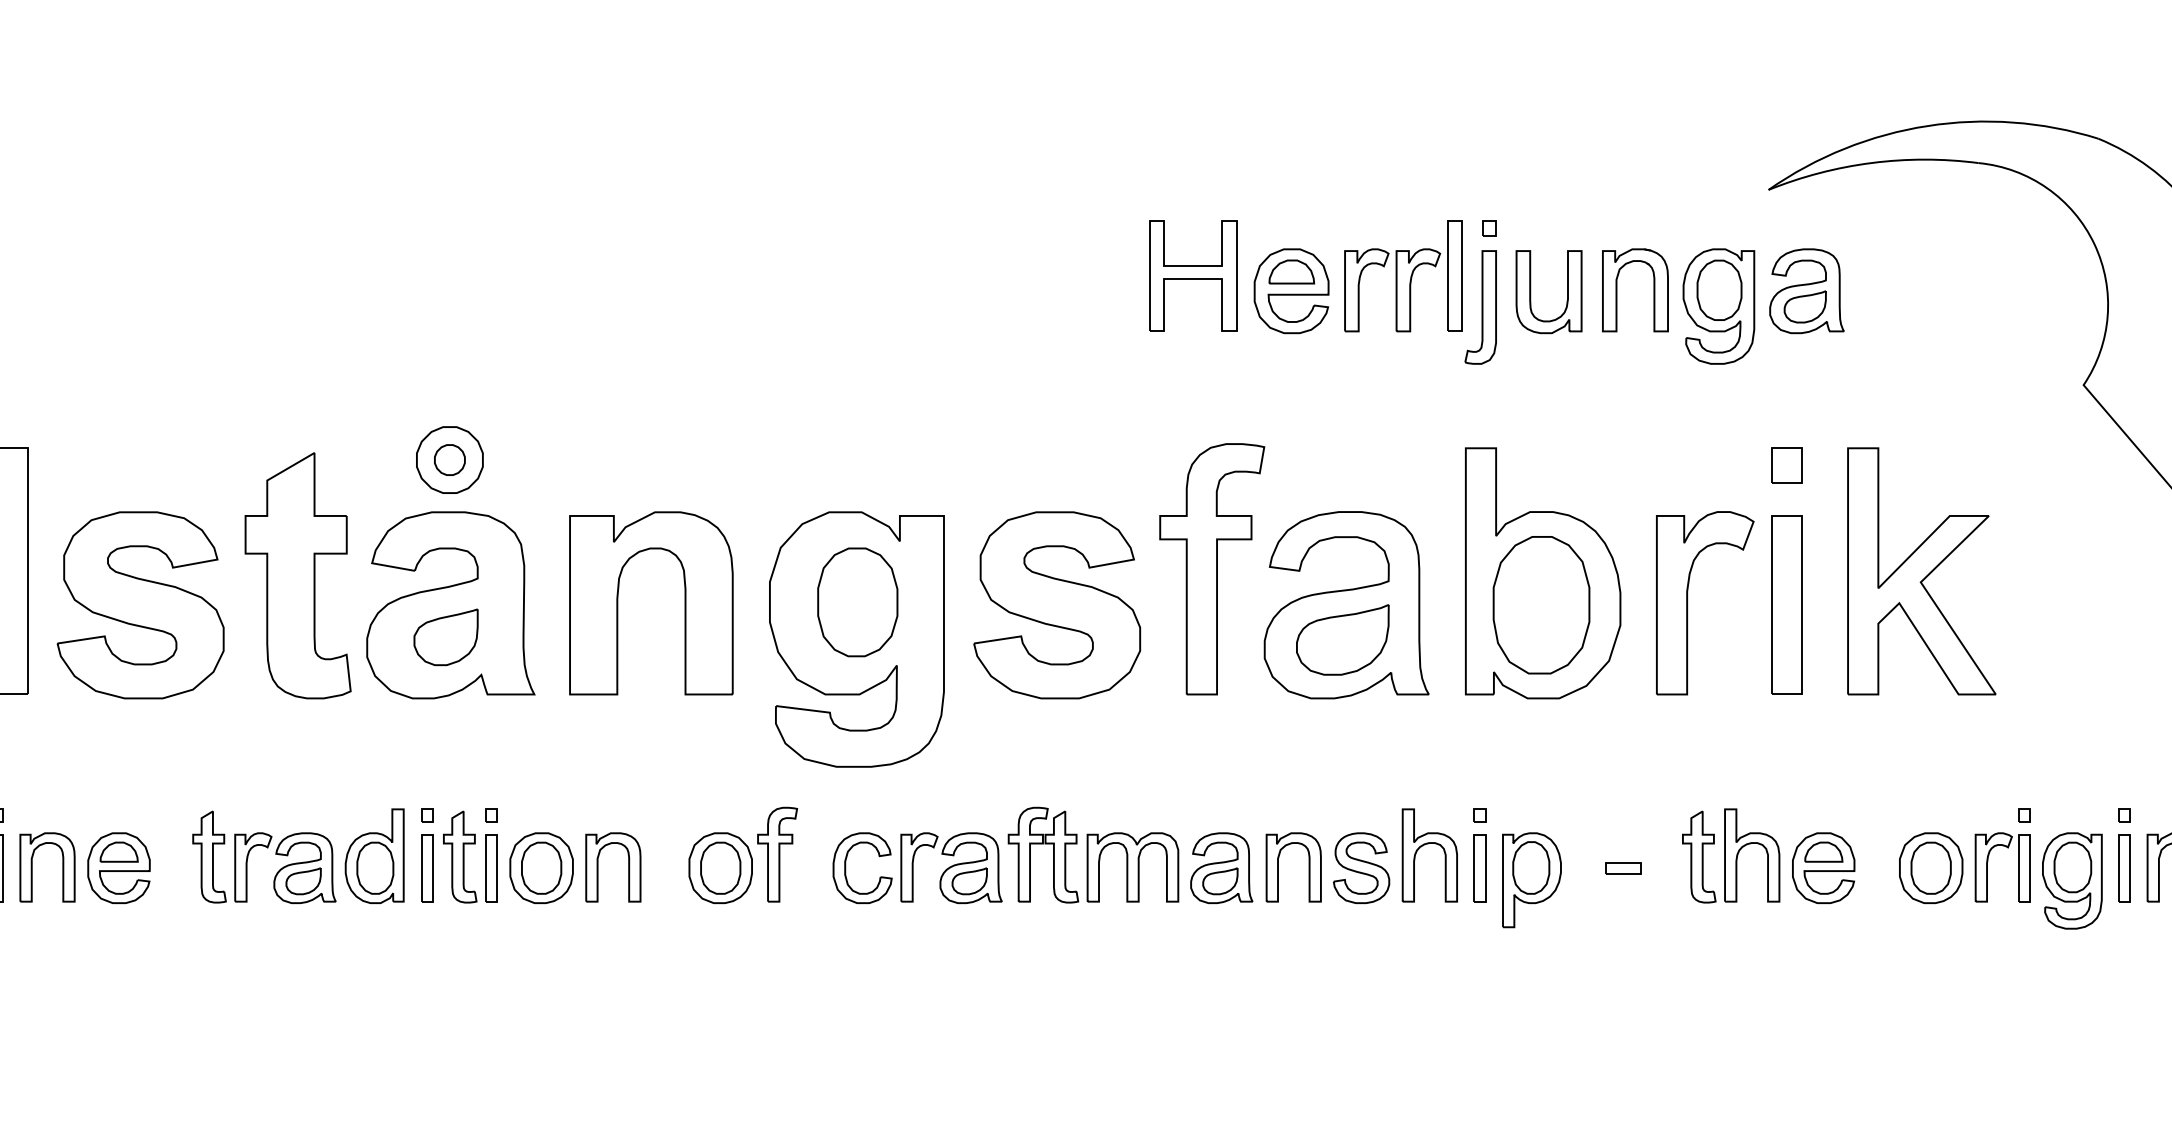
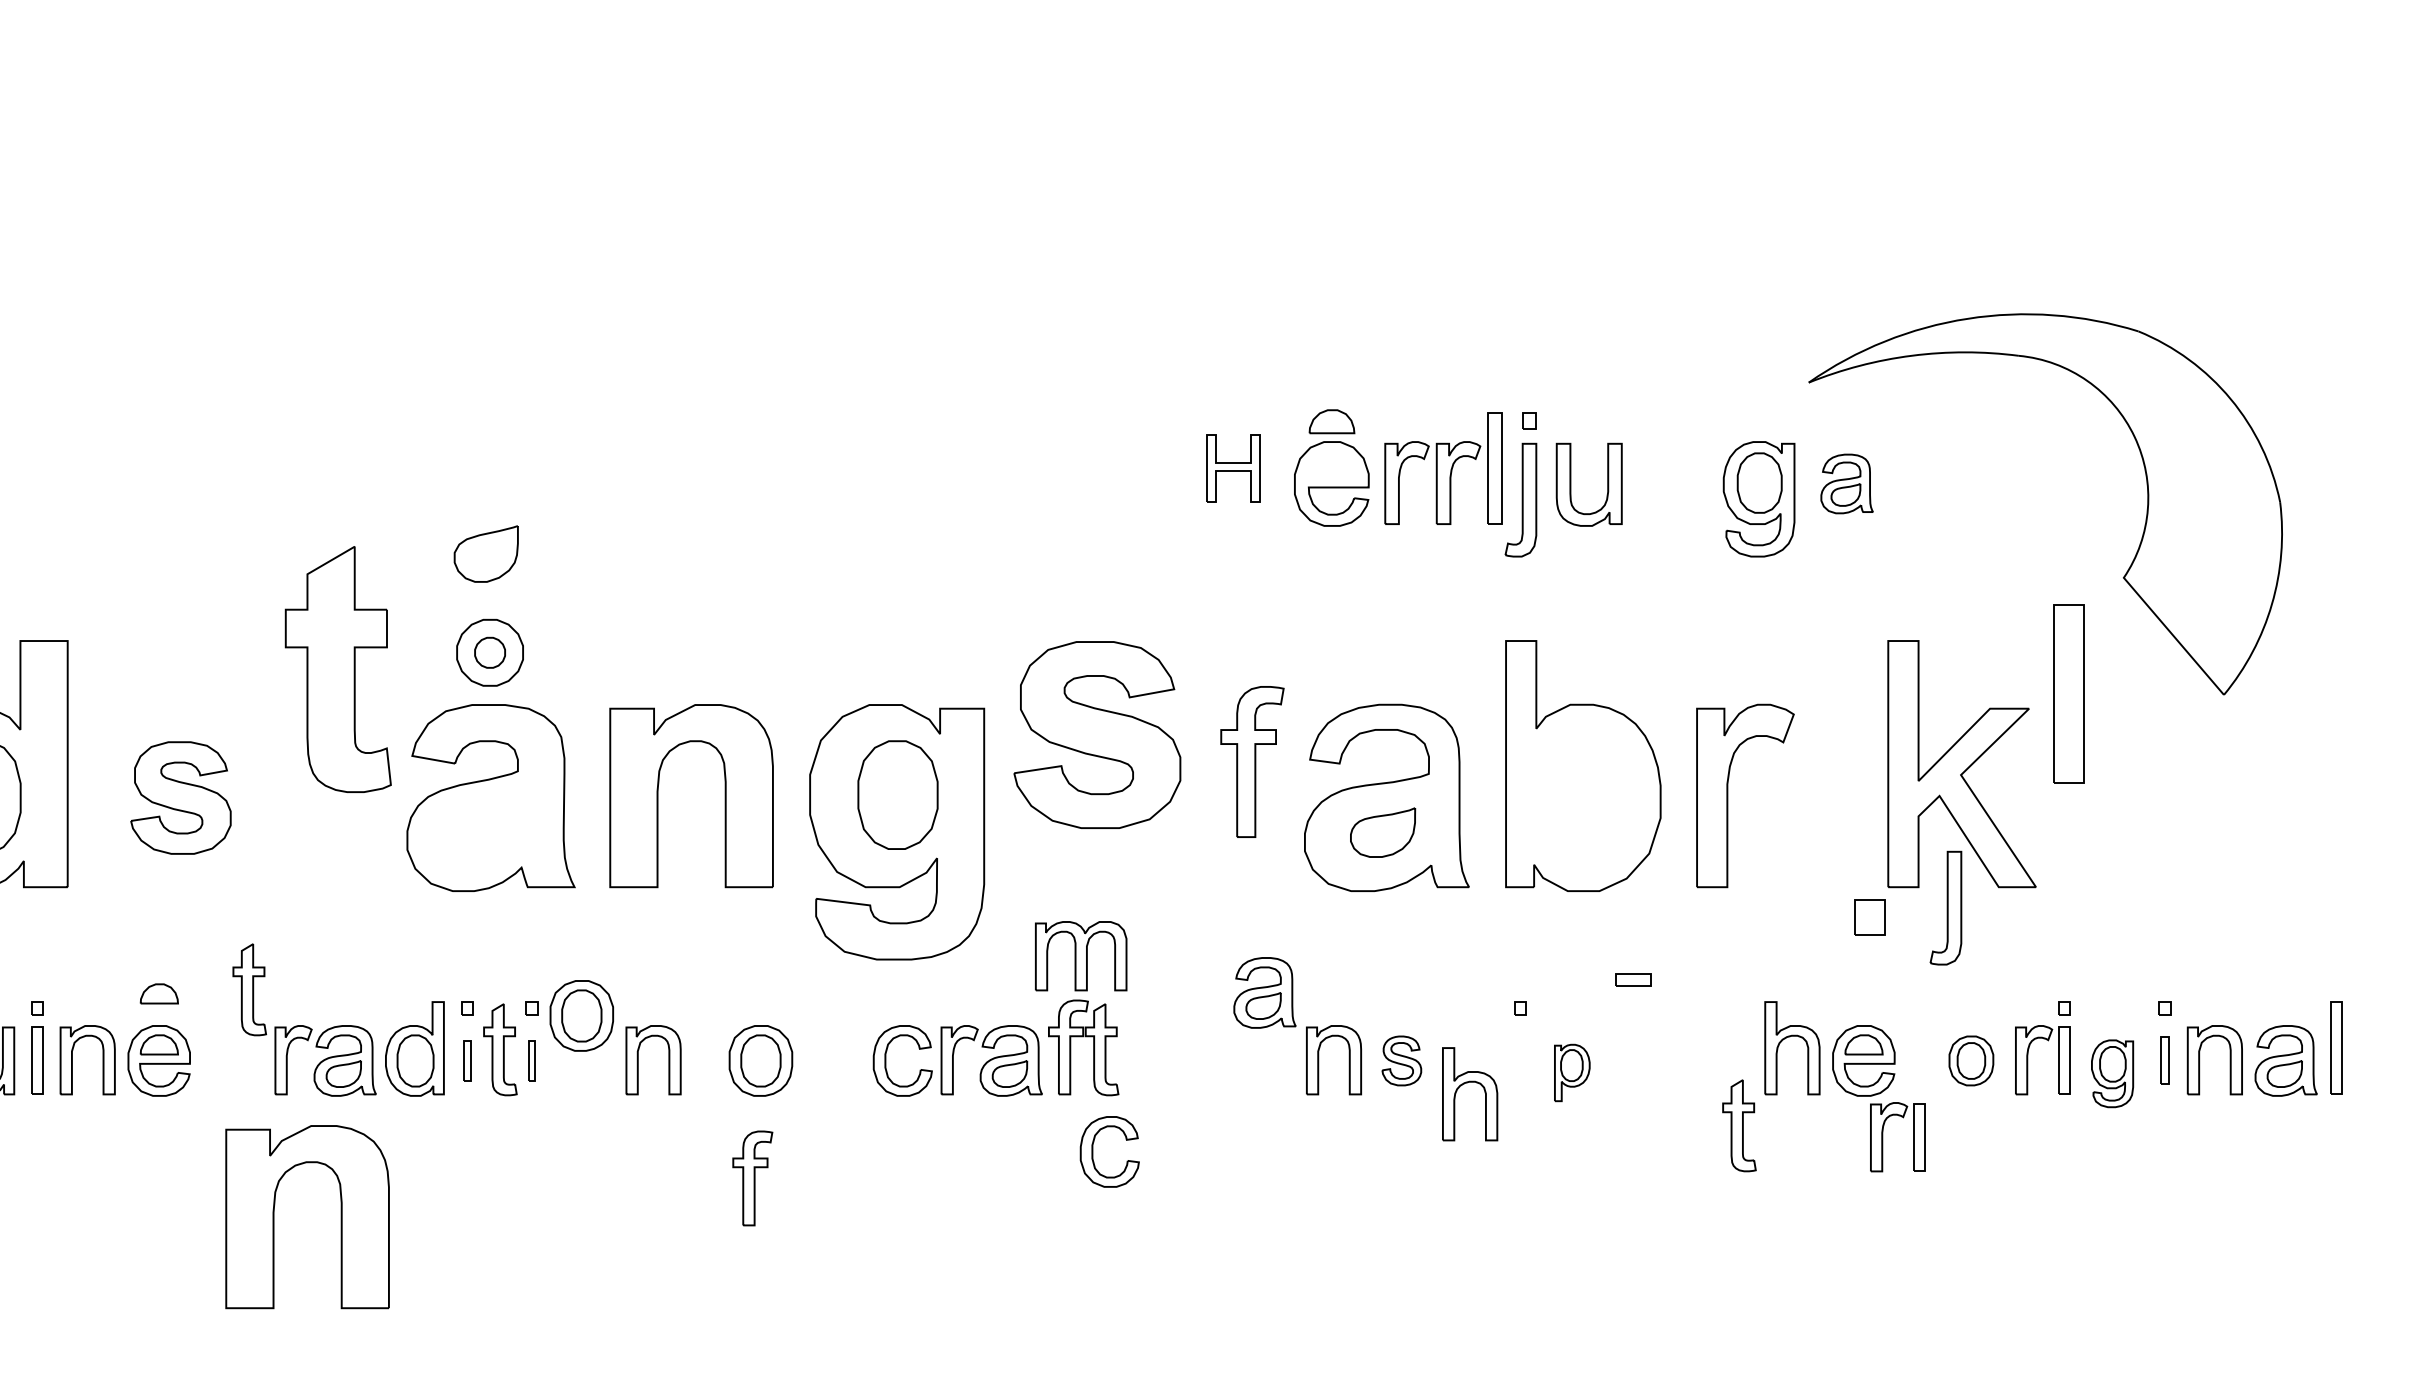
part: (1291, 271) -> (1331, 421), moved
part: (1193, 275) -> (1233, 468), size x0.6
part: (1617, 289) -> (1657, 482), removed
part: (1806, 290) -> (1846, 483), size x0.7
part: (1786, 465) -> (1869, 917), moved
part: (1212, 568) -> (1252, 761), size x0.6
part: (297, 575) -> (337, 669), moved
part: (140, 604) -> (180, 797), size x0.6
part: (1057, 604) -> (1097, 734), moved
part: (1541, 604) -> (1581, 797), removed
part: (1786, 604) -> (2068, 693), moved
part: (445, 636) -> (485, 553), moved
part: (1342, 639) -> (1382, 832), size x0.7
part: (1905, 714) -> (1945, 907), added
part: (118, 800) -> (158, 993), added
part: (1427, 844) -> (1467, 1083), moved
part: (777, 854) -> (752, 1178), moved
part: (209, 856) -> (249, 989), moved
part: (1699, 856) -> (1739, 1125), moved
part: (427, 867) -> (467, 1060), size x0.6
part: (491, 867) -> (531, 1060), size x0.6
part: (541, 867) -> (581, 1015), moved
part: (1133, 867) -> (1081, 956), moved
part: (1221, 867) -> (1264, 992), moved
part: (1361, 867) -> (1401, 1060), size x0.7
part: (1480, 867) -> (1520, 1060), removed
part: (1623, 867) -> (1633, 979), moved
part: (1931, 867) -> (1971, 1060), size x0.7
part: (2124, 867) -> (2164, 1060), size x0.7
part: (1532, 879) -> (1572, 1072), size x0.6
part: (2072, 880) -> (2112, 1073), size x0.7
part: (1843, 944) -> (1883, 1137), added
part: (1053, 958) -> (1093, 1151), added
part: (234, 1024) -> (274, 1217), added

